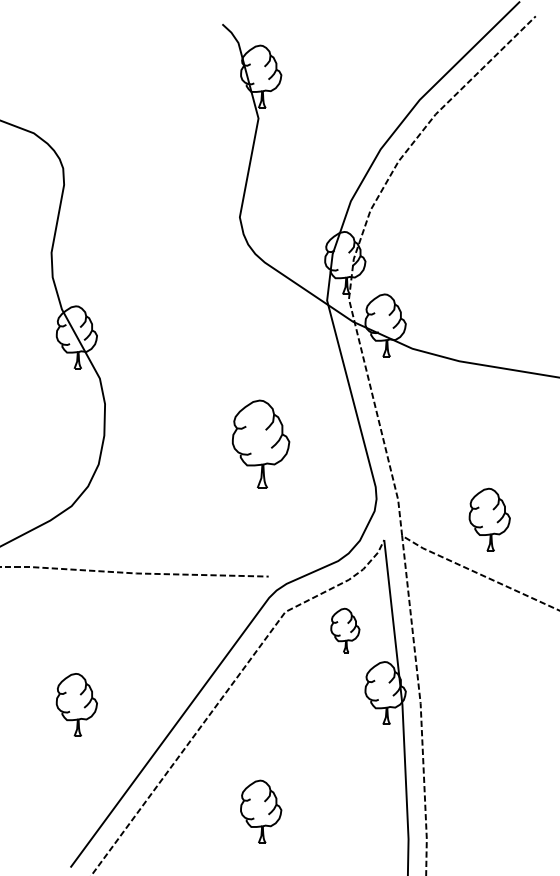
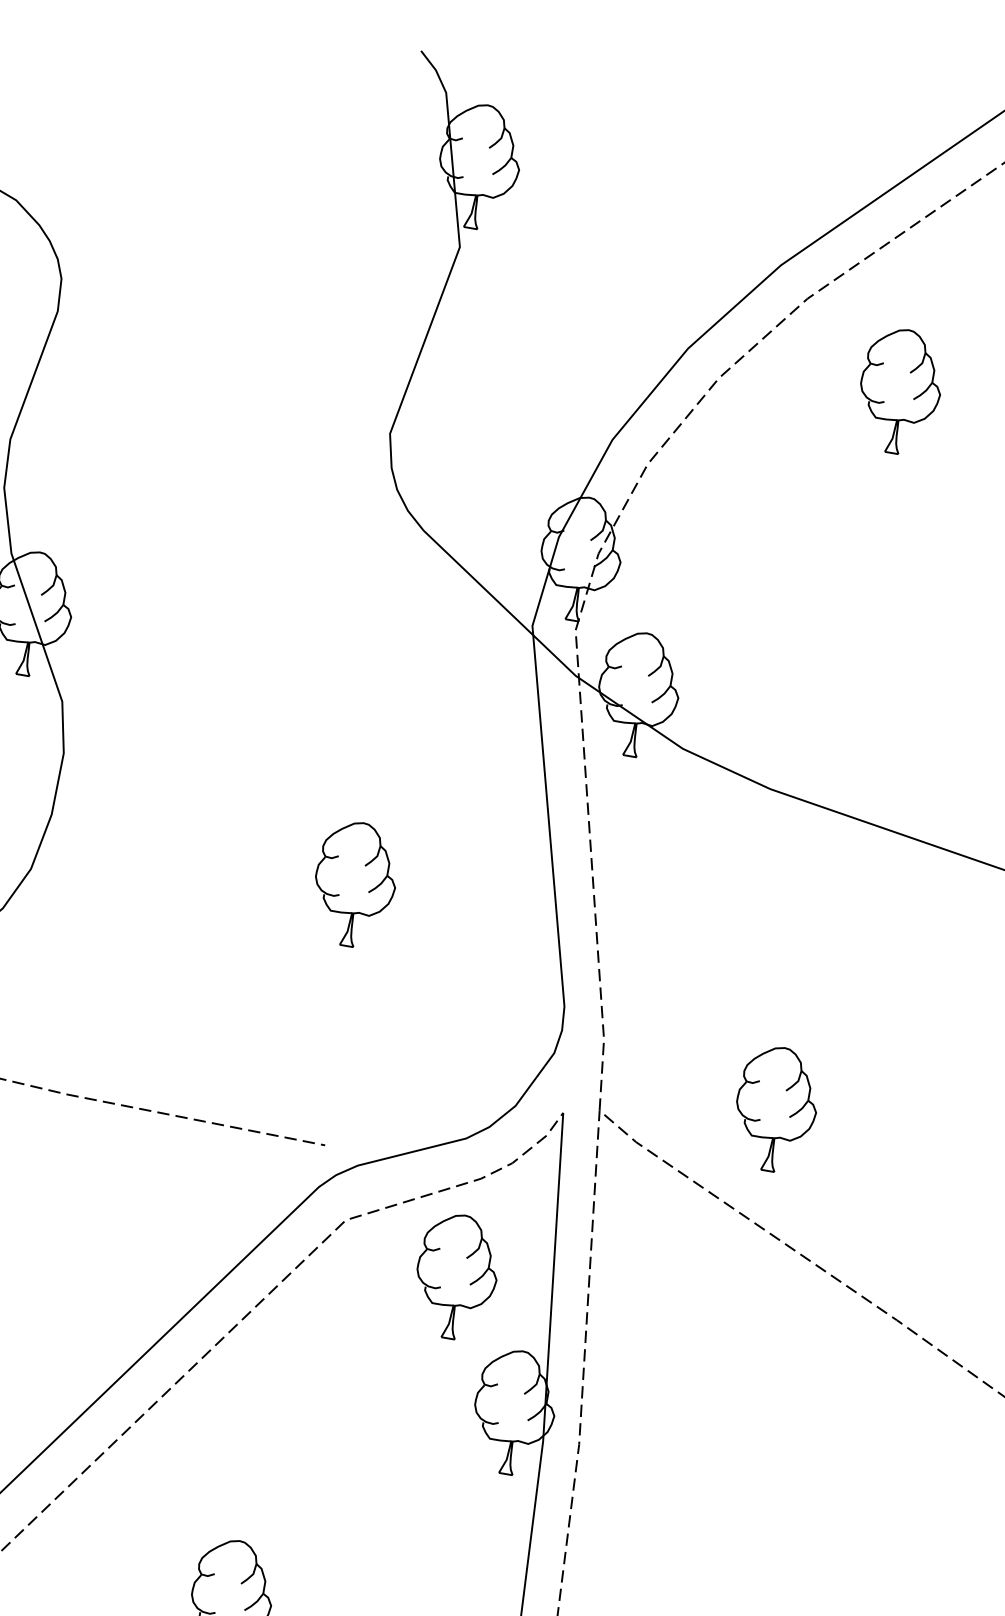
part: (489, 152) -> (899, 391), added
part: (261, 444) -> (355, 884), size x0.71
part: (345, 630) -> (457, 1276), size x1.43

